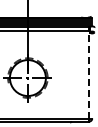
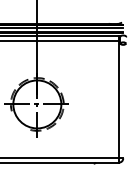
line: (89, 74) -> (119, 99), dashed -> solid

